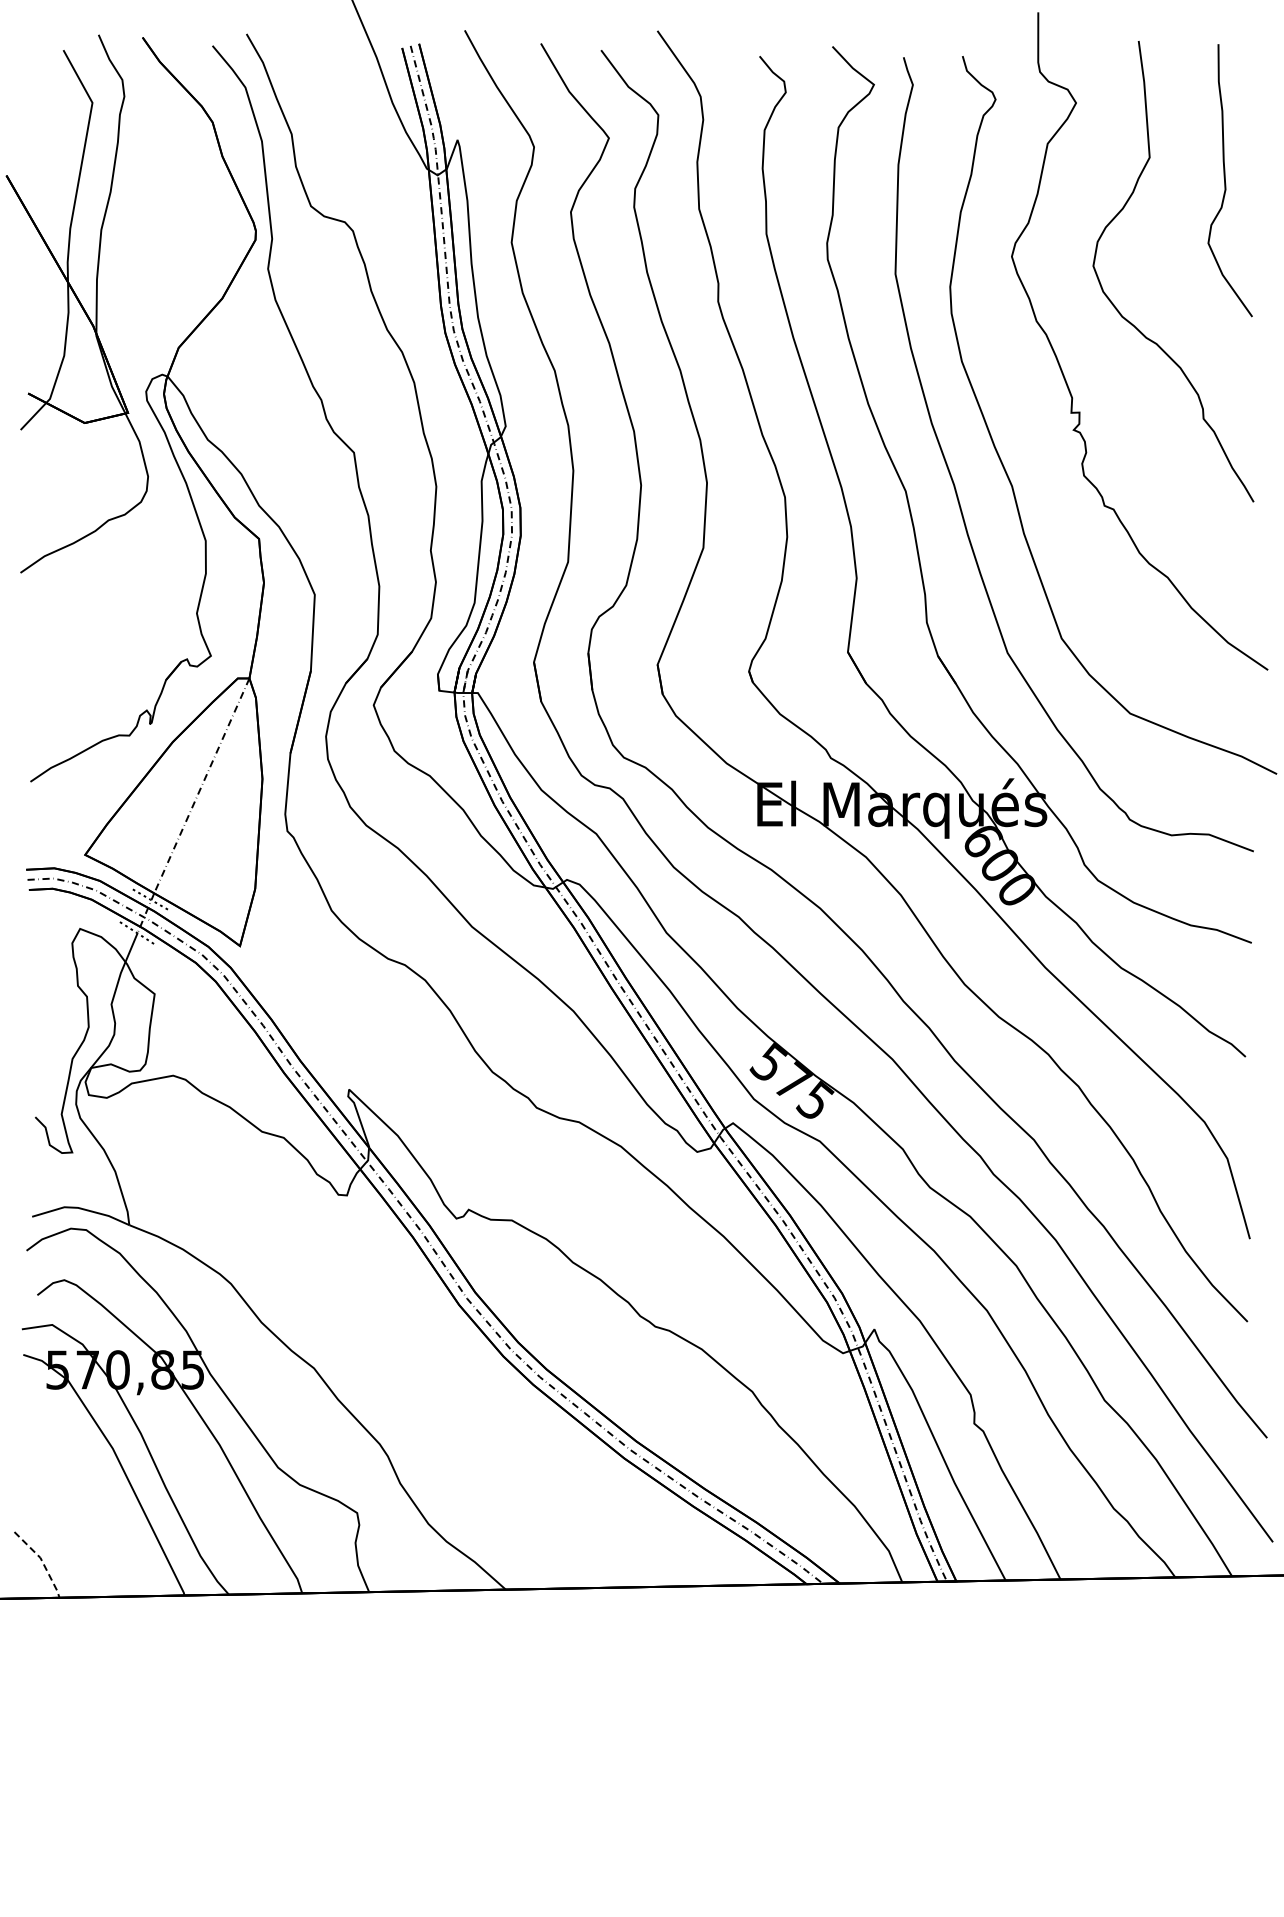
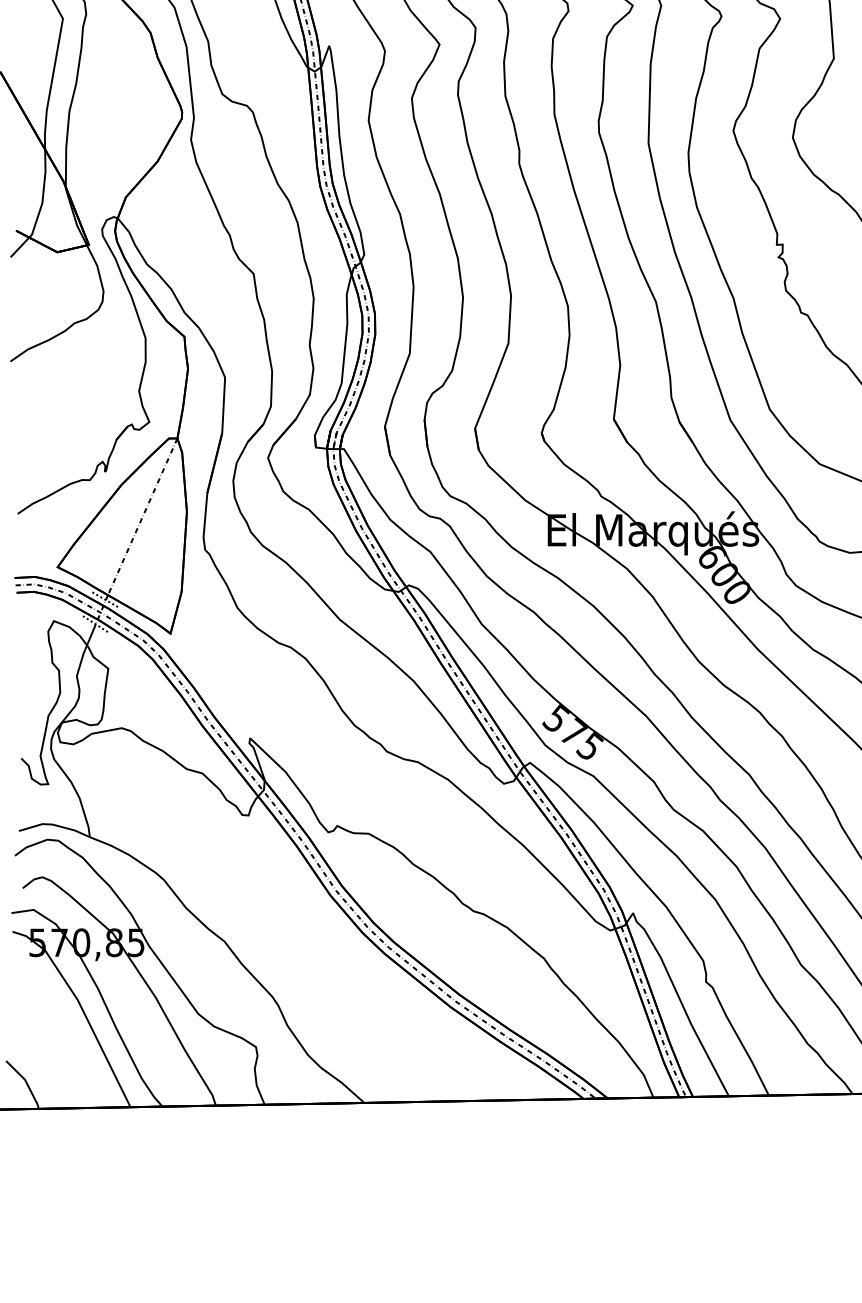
line: (42, 1561) -> (26, 1082), dashed -> solid

